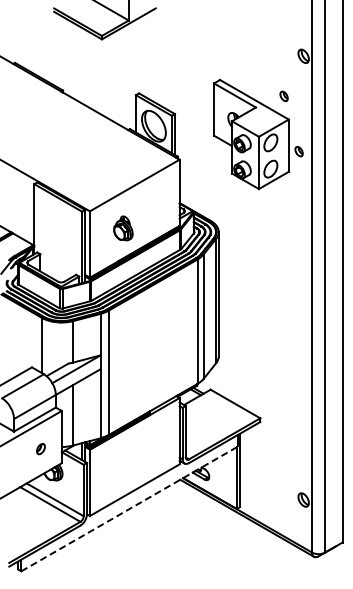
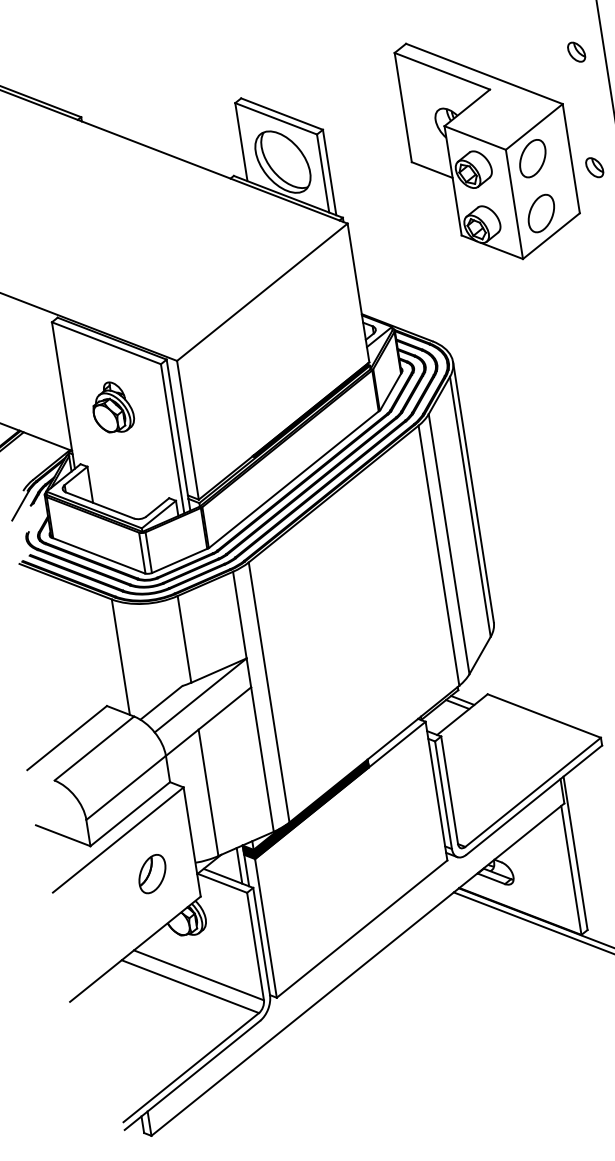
part: (283, 95) -> (575, 50), moved
part: (123, 228) -> (112, 407), moved
part: (40, 448) -> (151, 872), size x1.67
line: (130, 508) -> (359, 968), dashed -> solid

